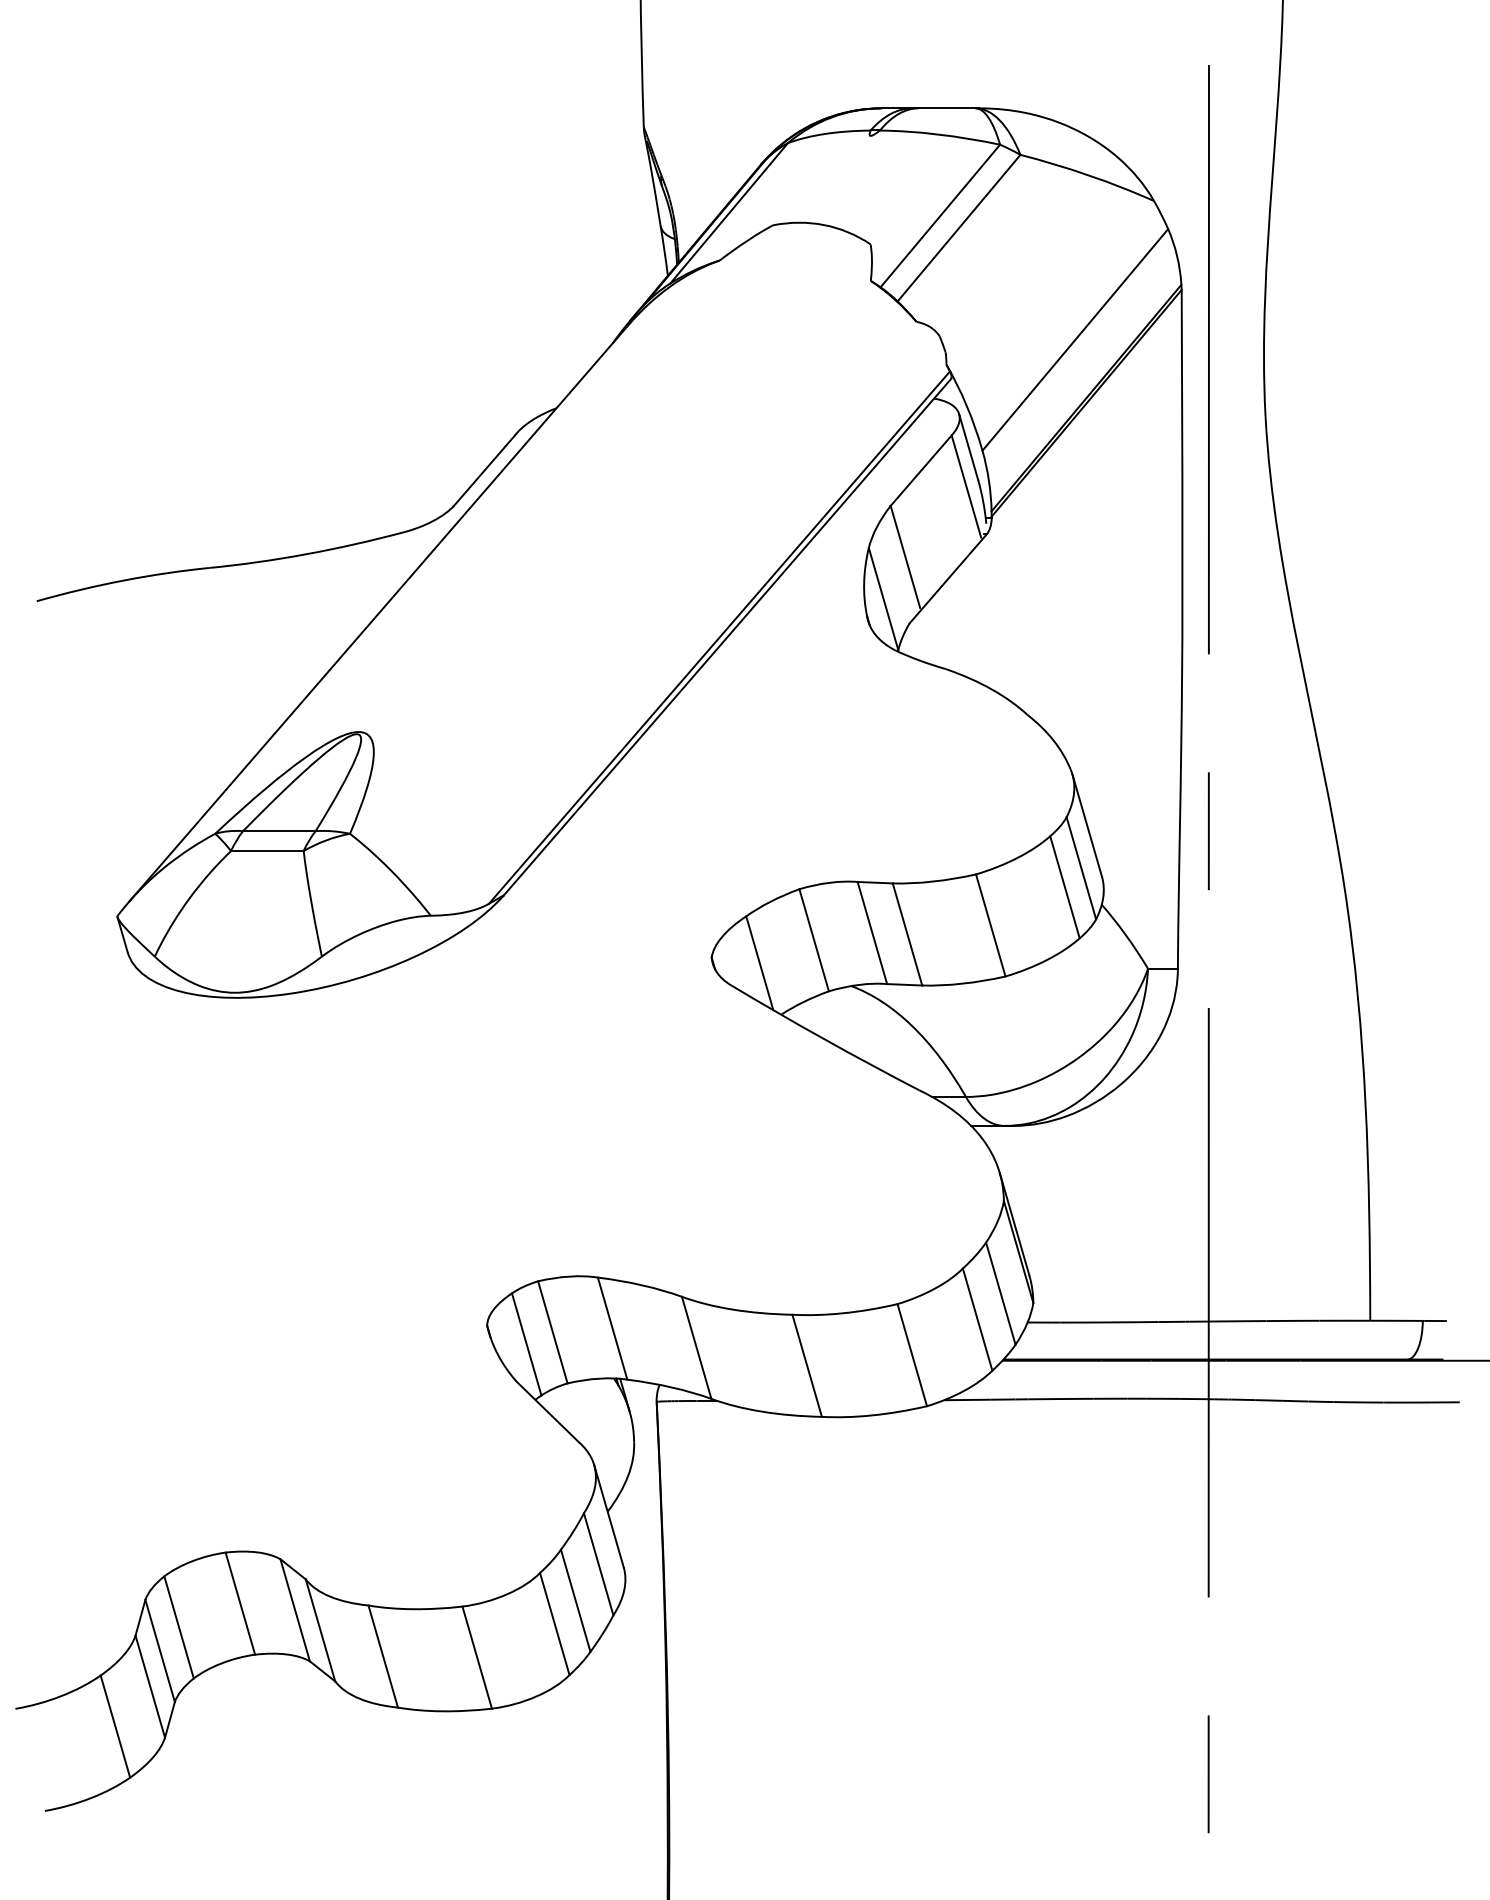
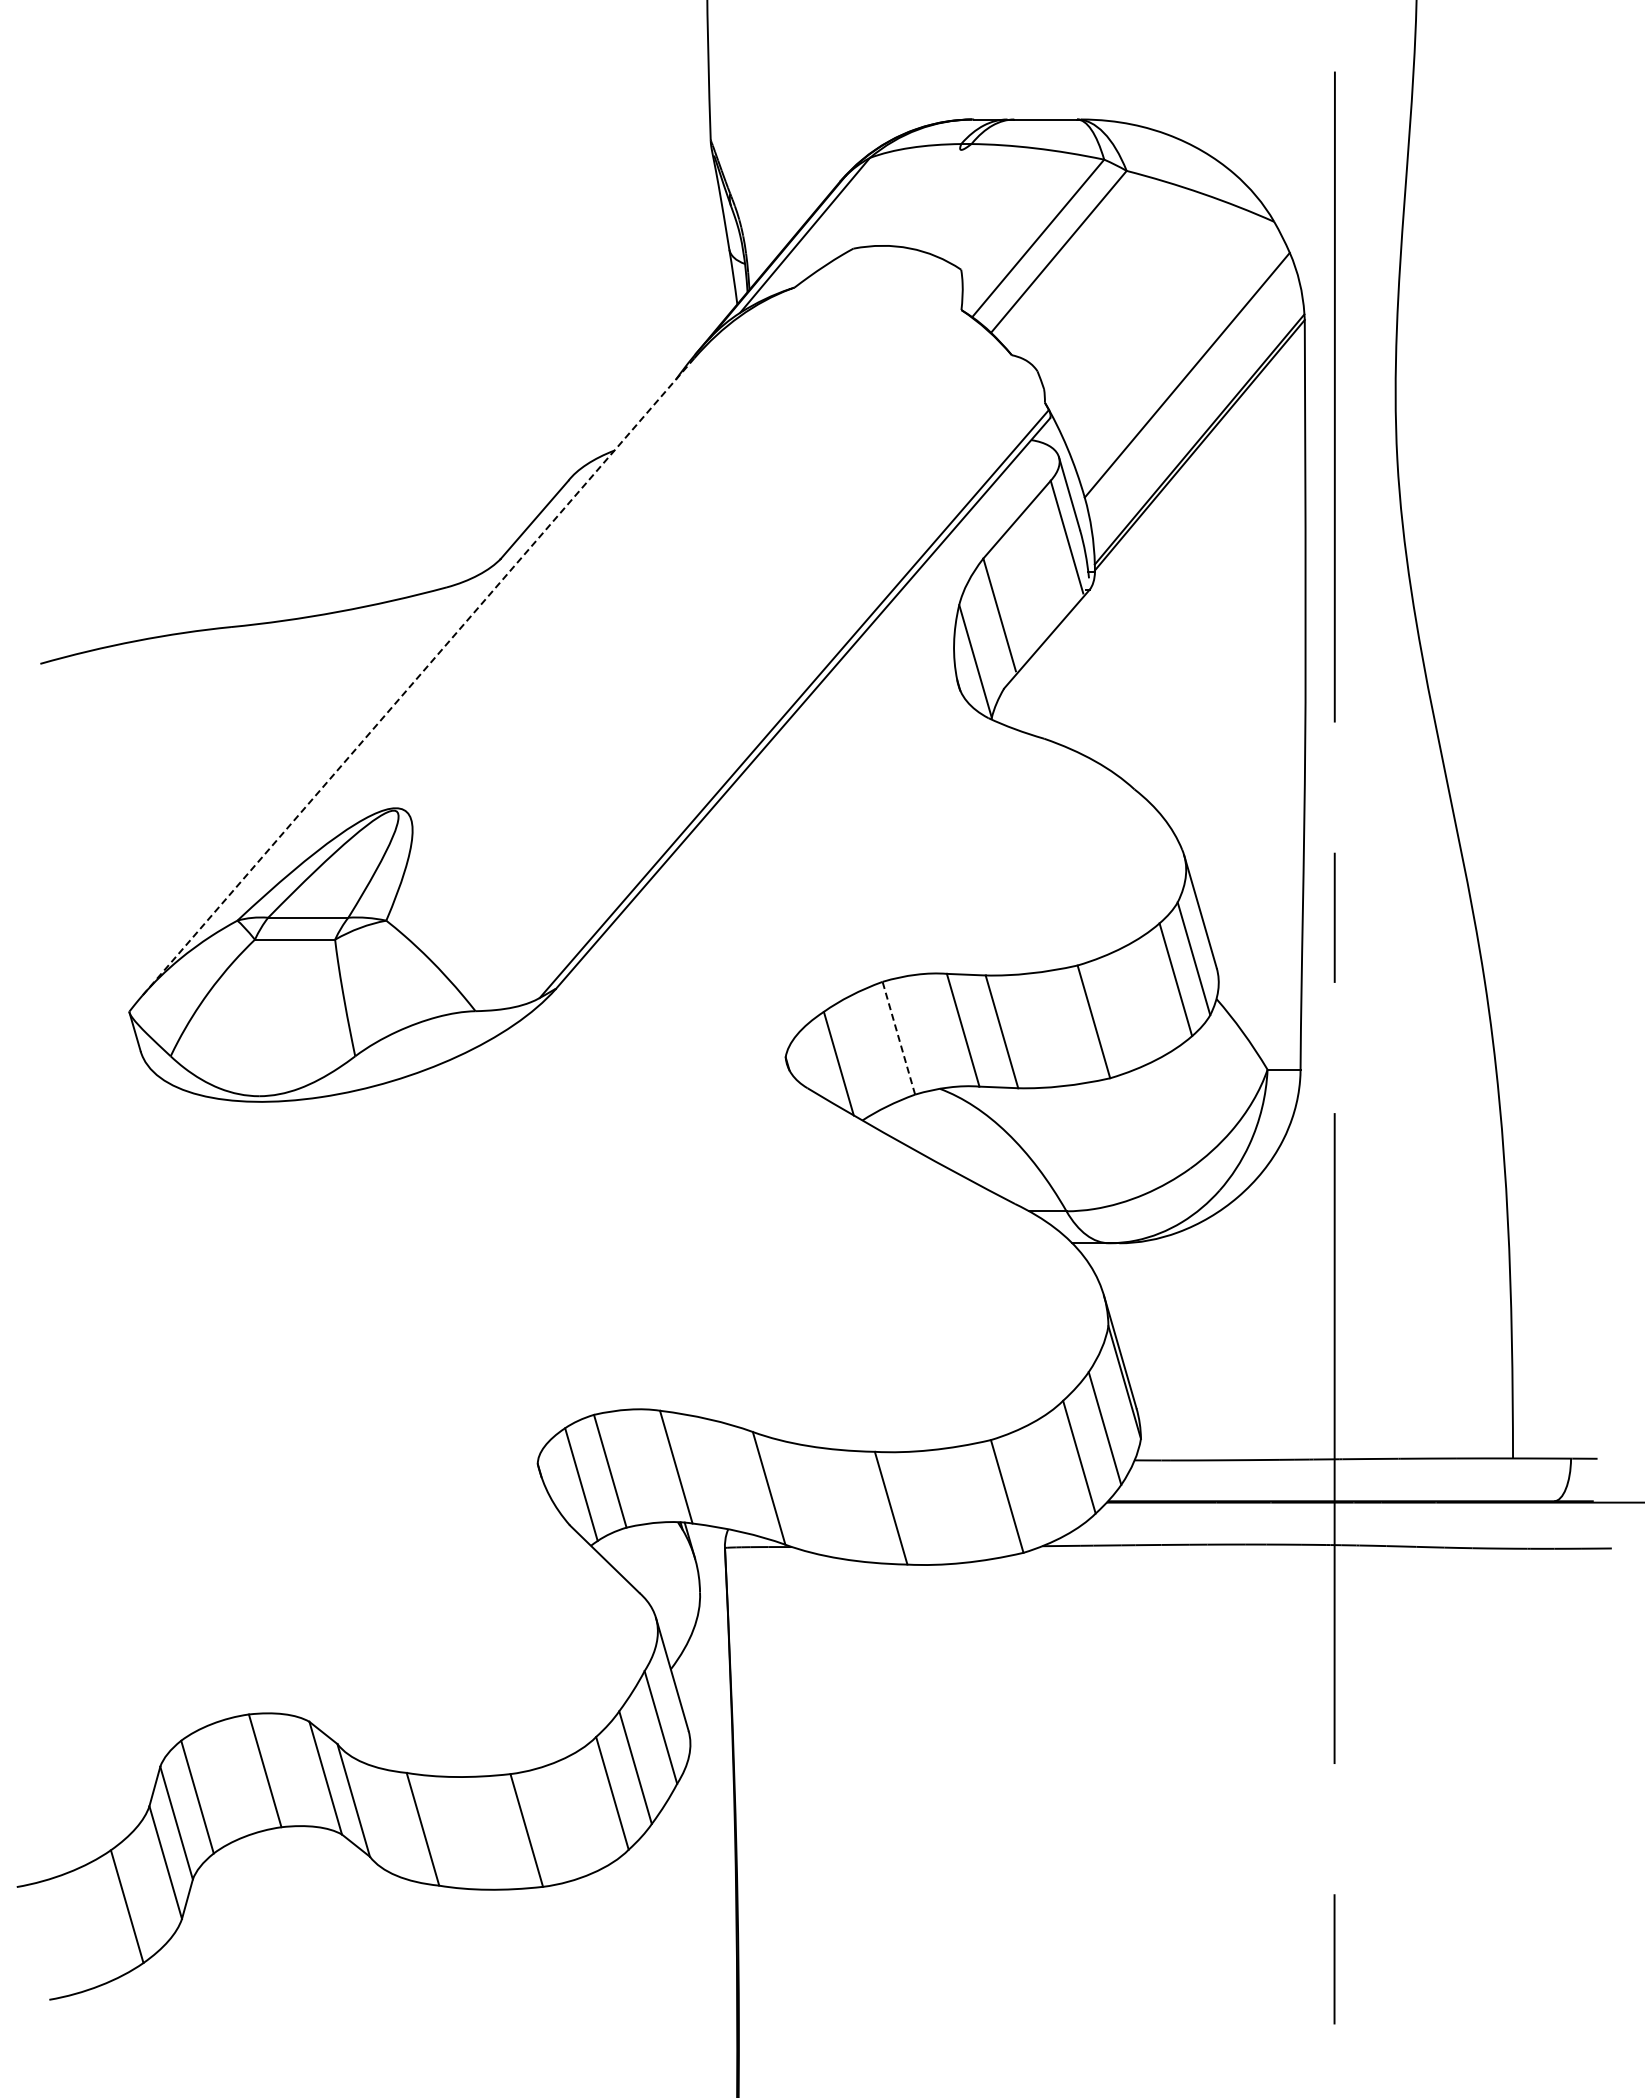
line: (379, 613) -> (418, 677), solid -> dashed
line: (813, 940) -> (898, 1038), solid -> dashed

